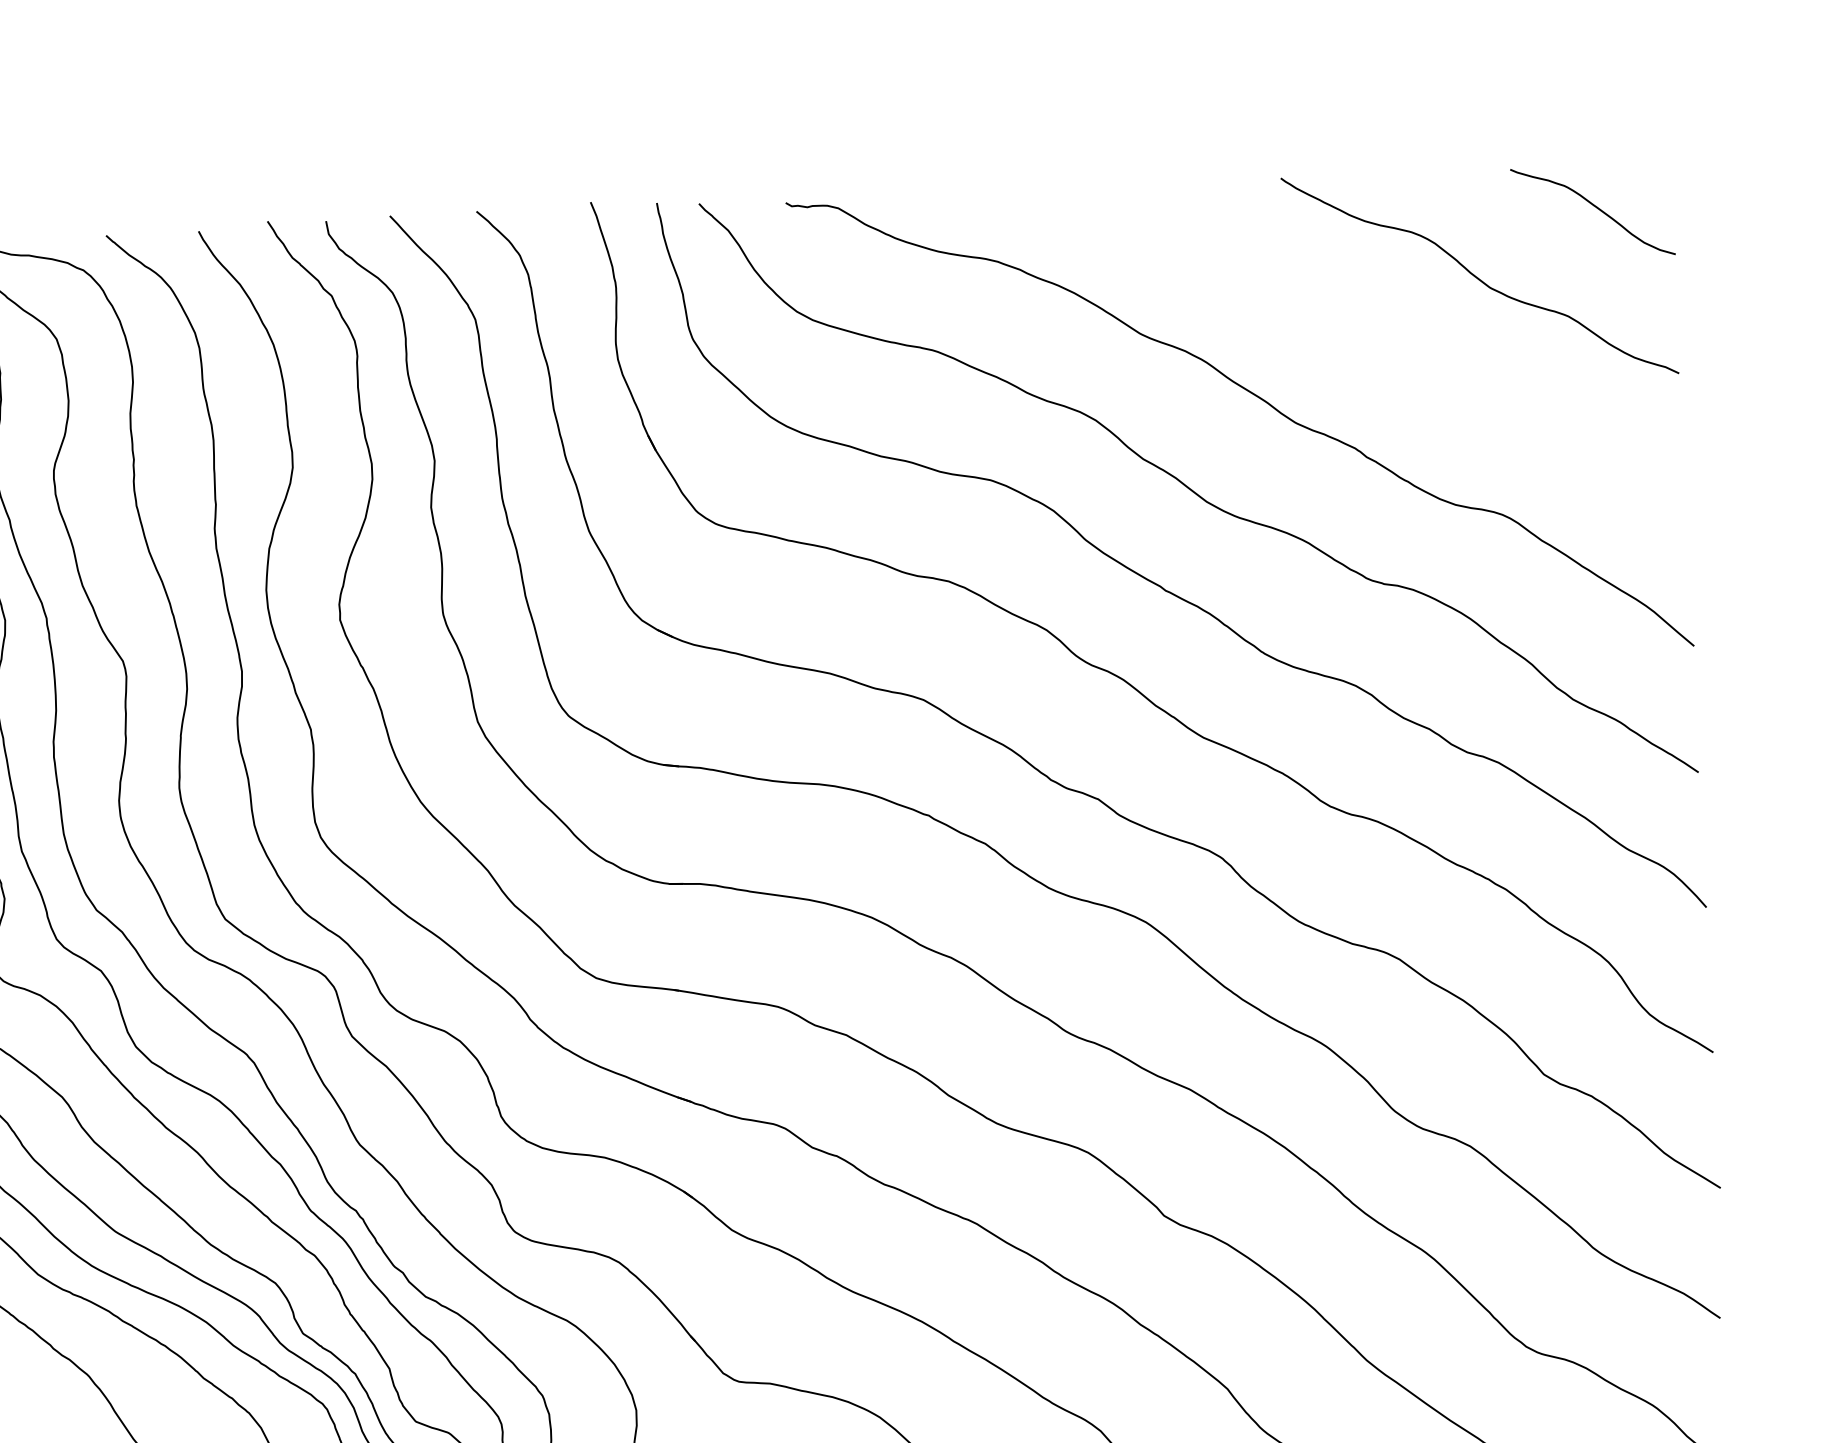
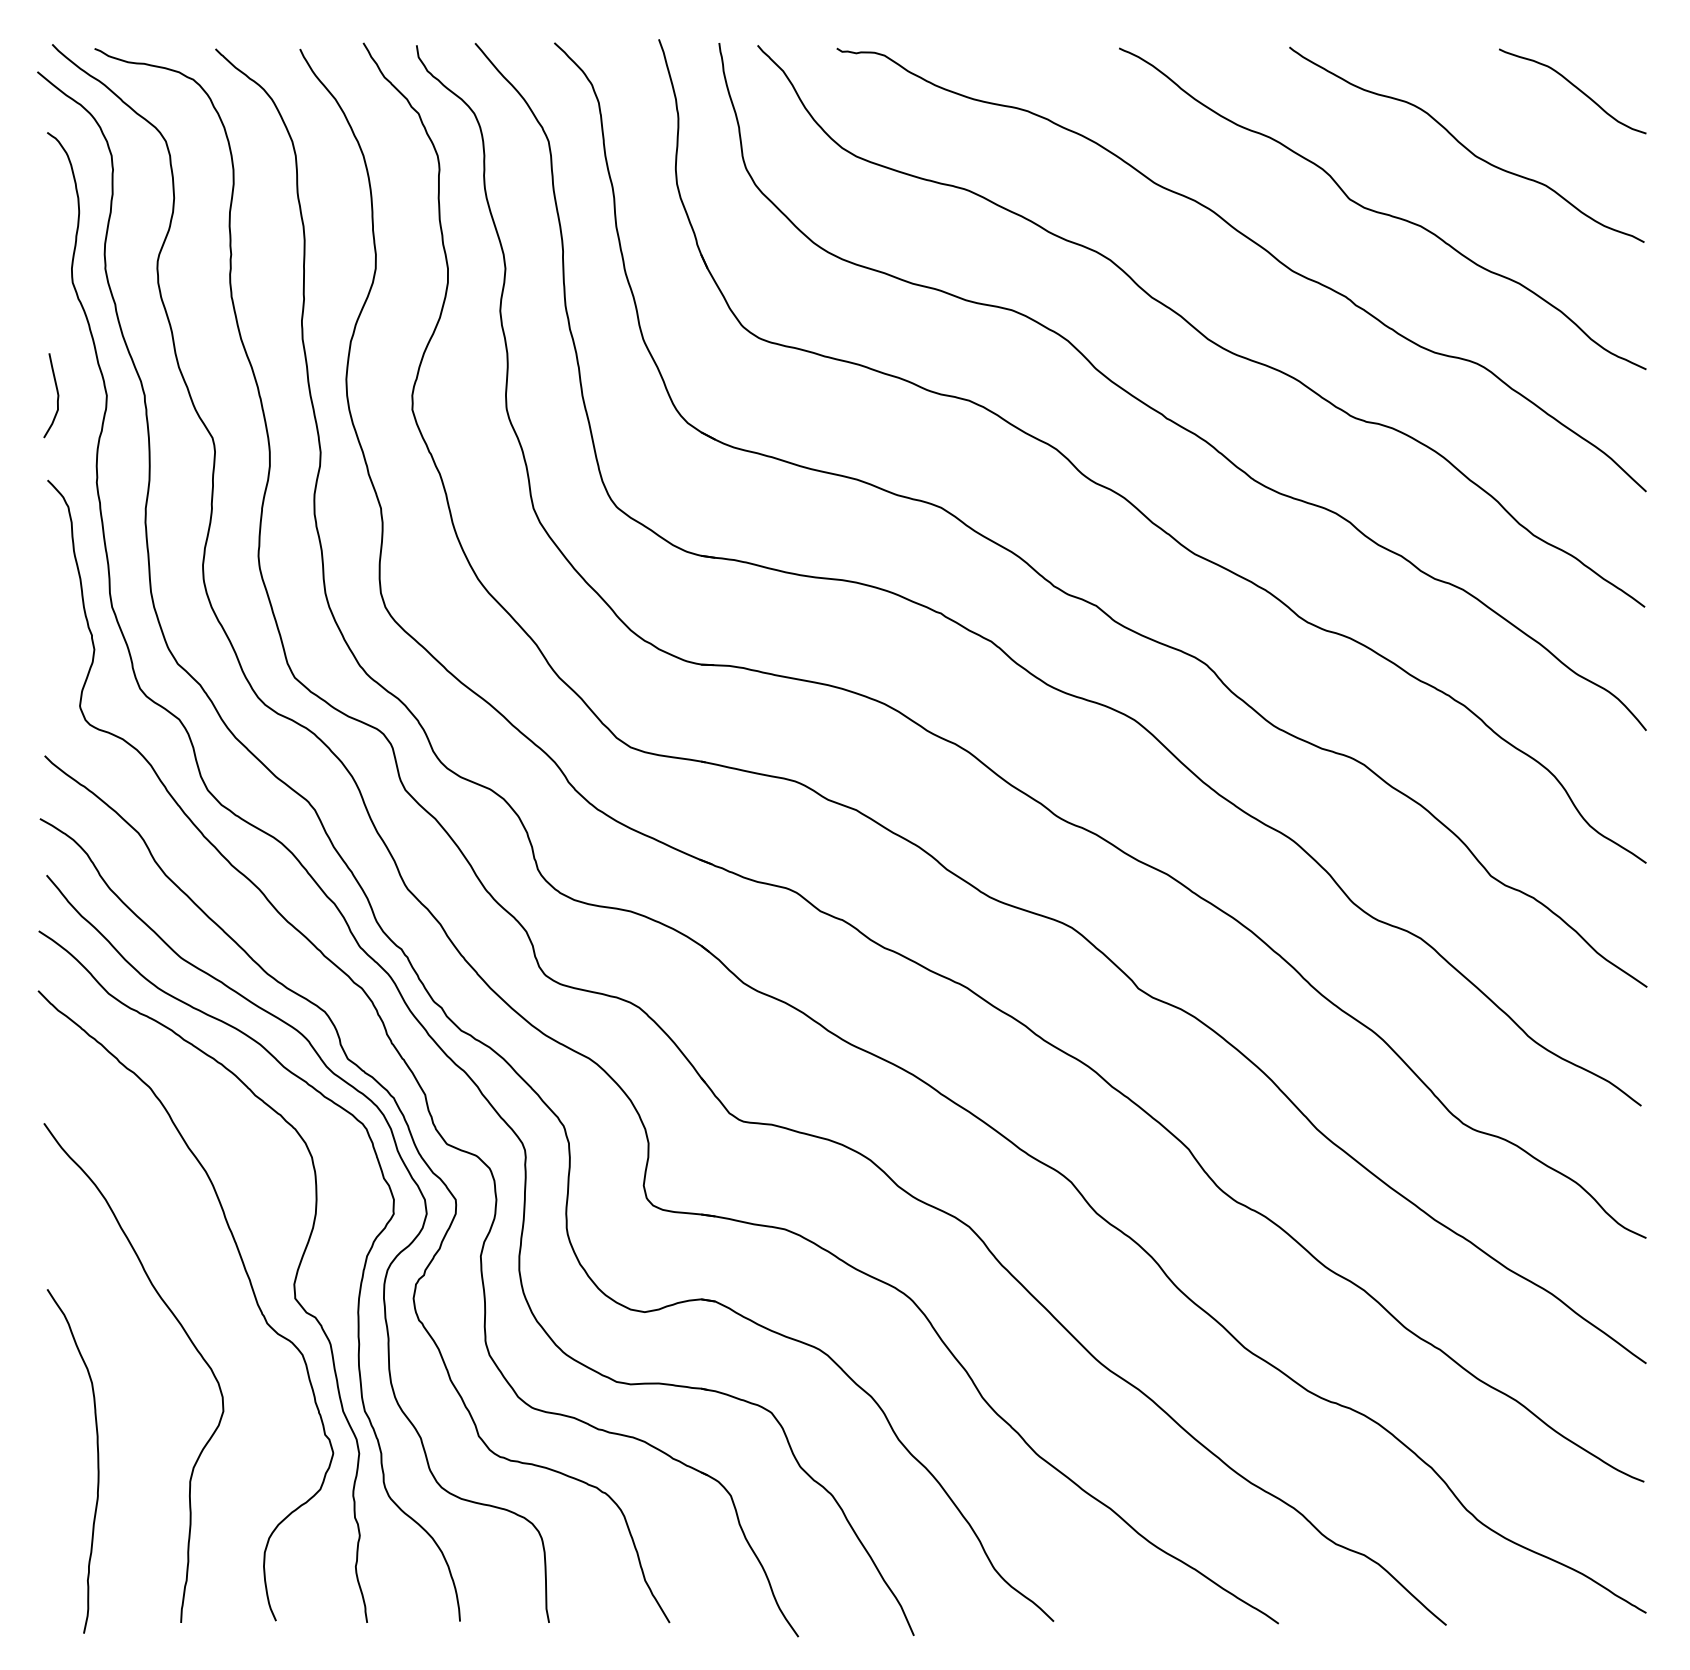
curve: (1391, 354) -> (1382, 212), added

